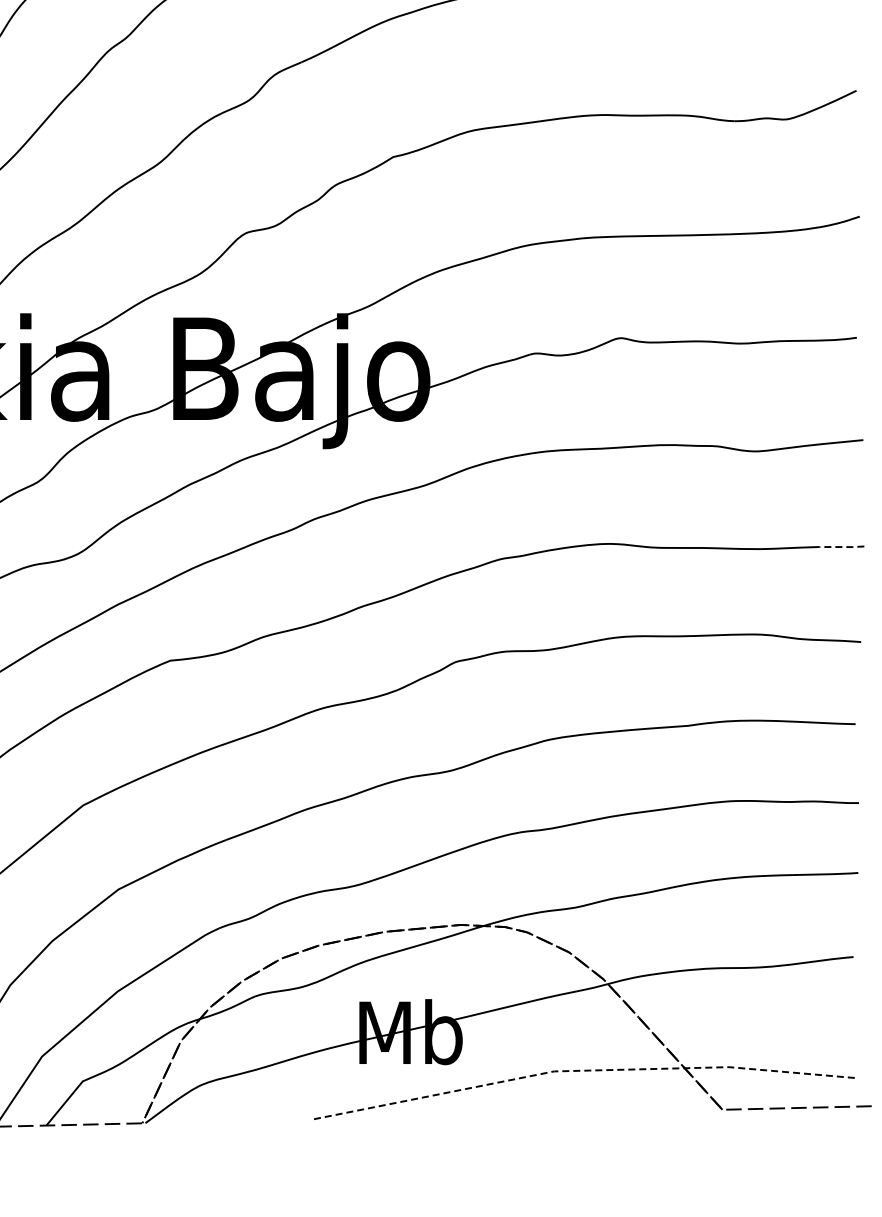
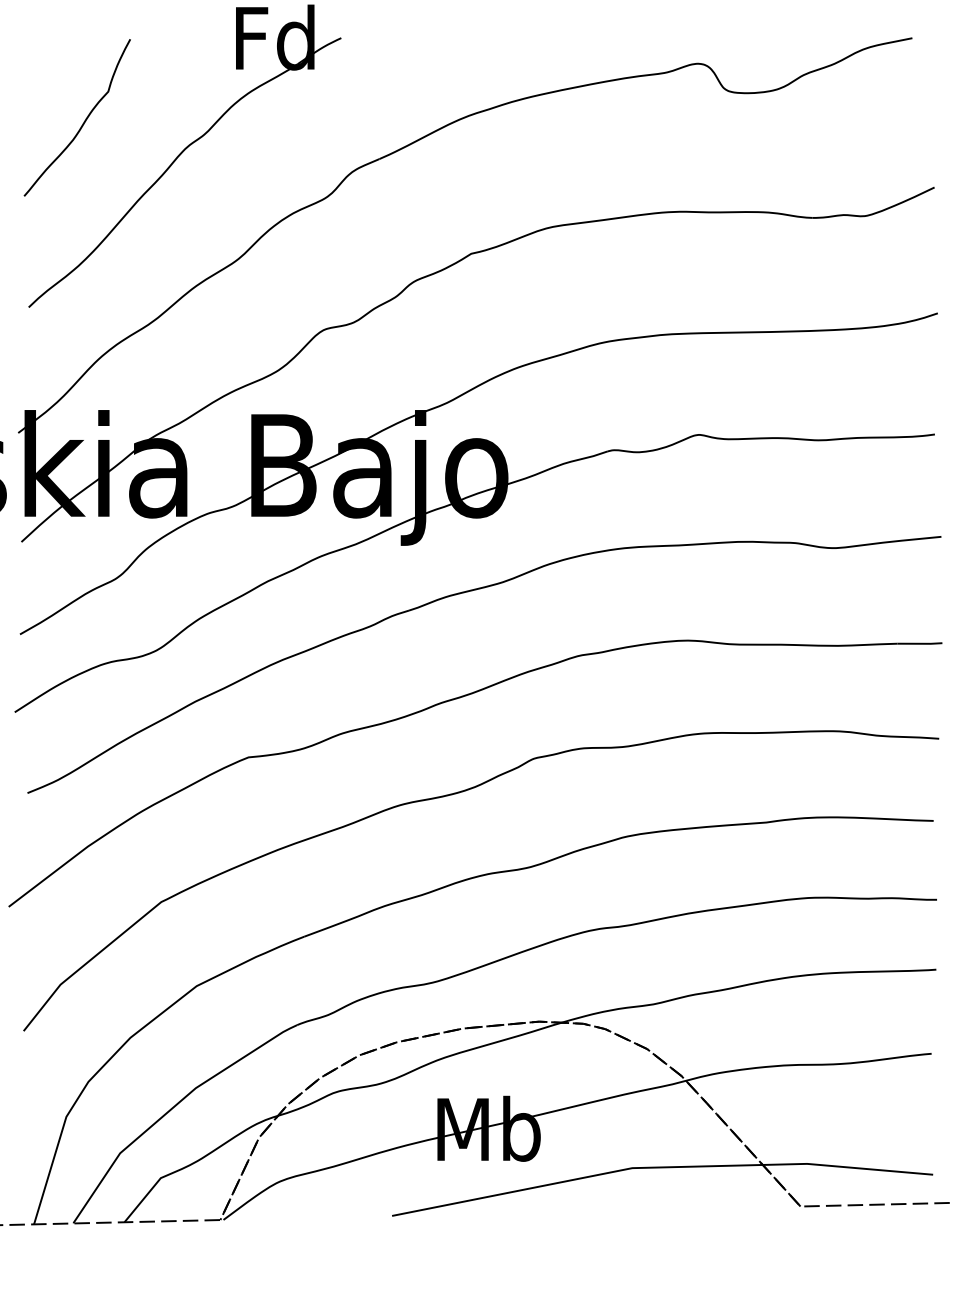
line: (842, 546) -> (920, 643), dashed -> solid
line: (583, 1070) -> (661, 1167), dashed -> solid

